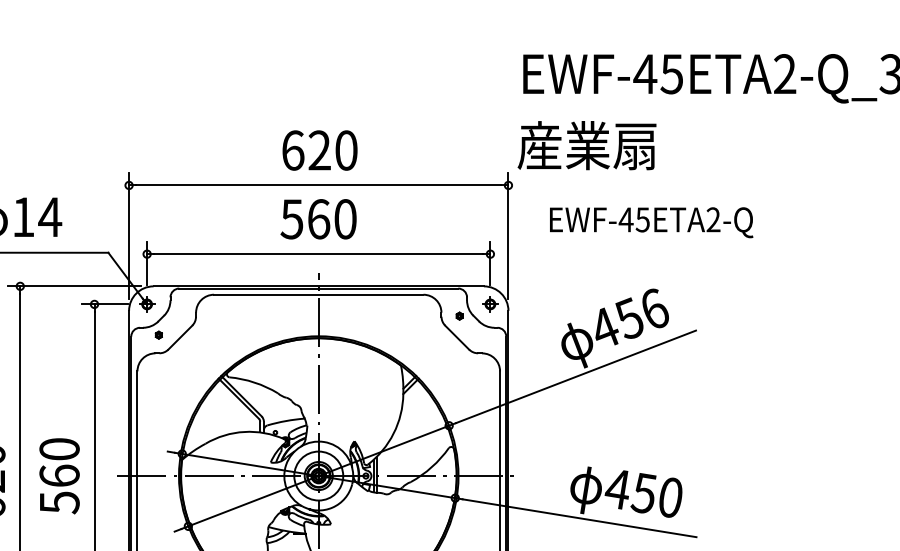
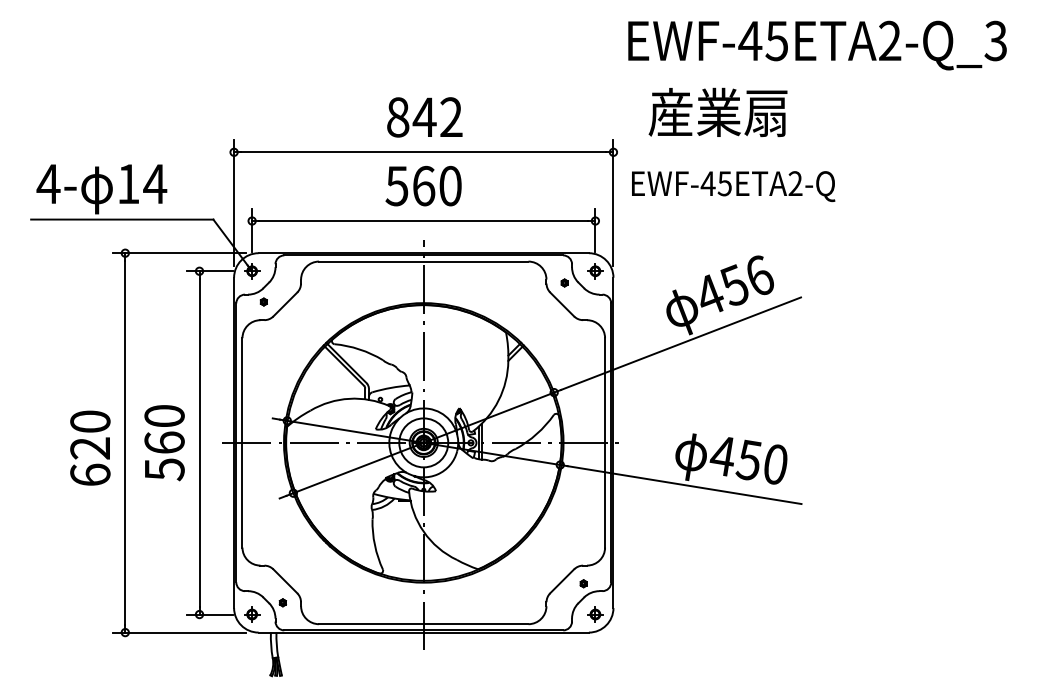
text: (586, 144) -> (717, 111), moved
text: (319, 150) -> (424, 117), 620 -> 842
text: (651, 222) -> (733, 186), moved

